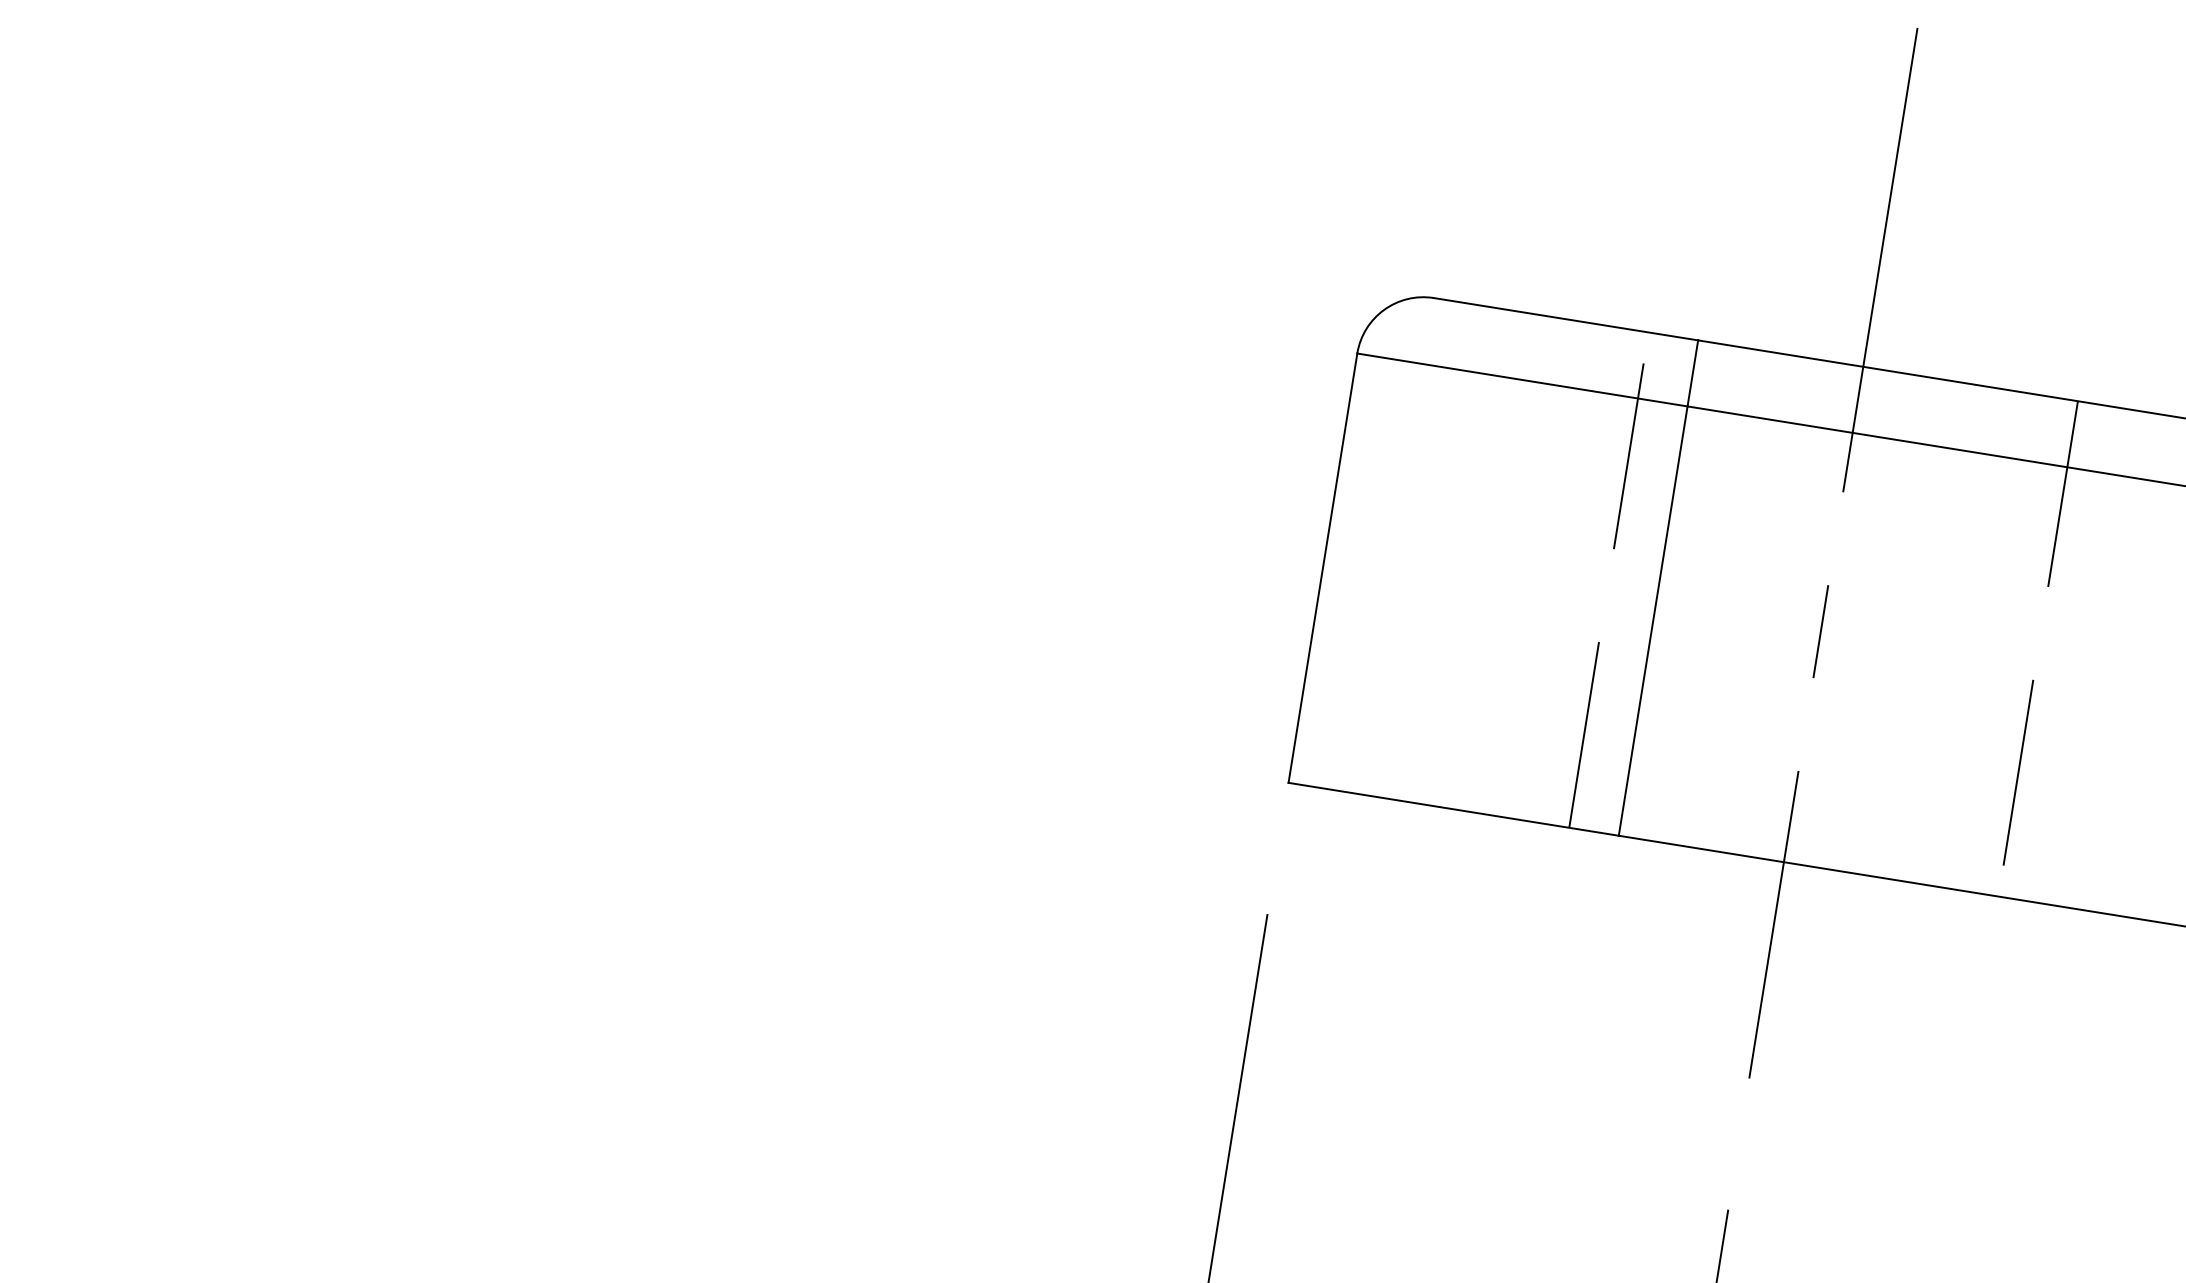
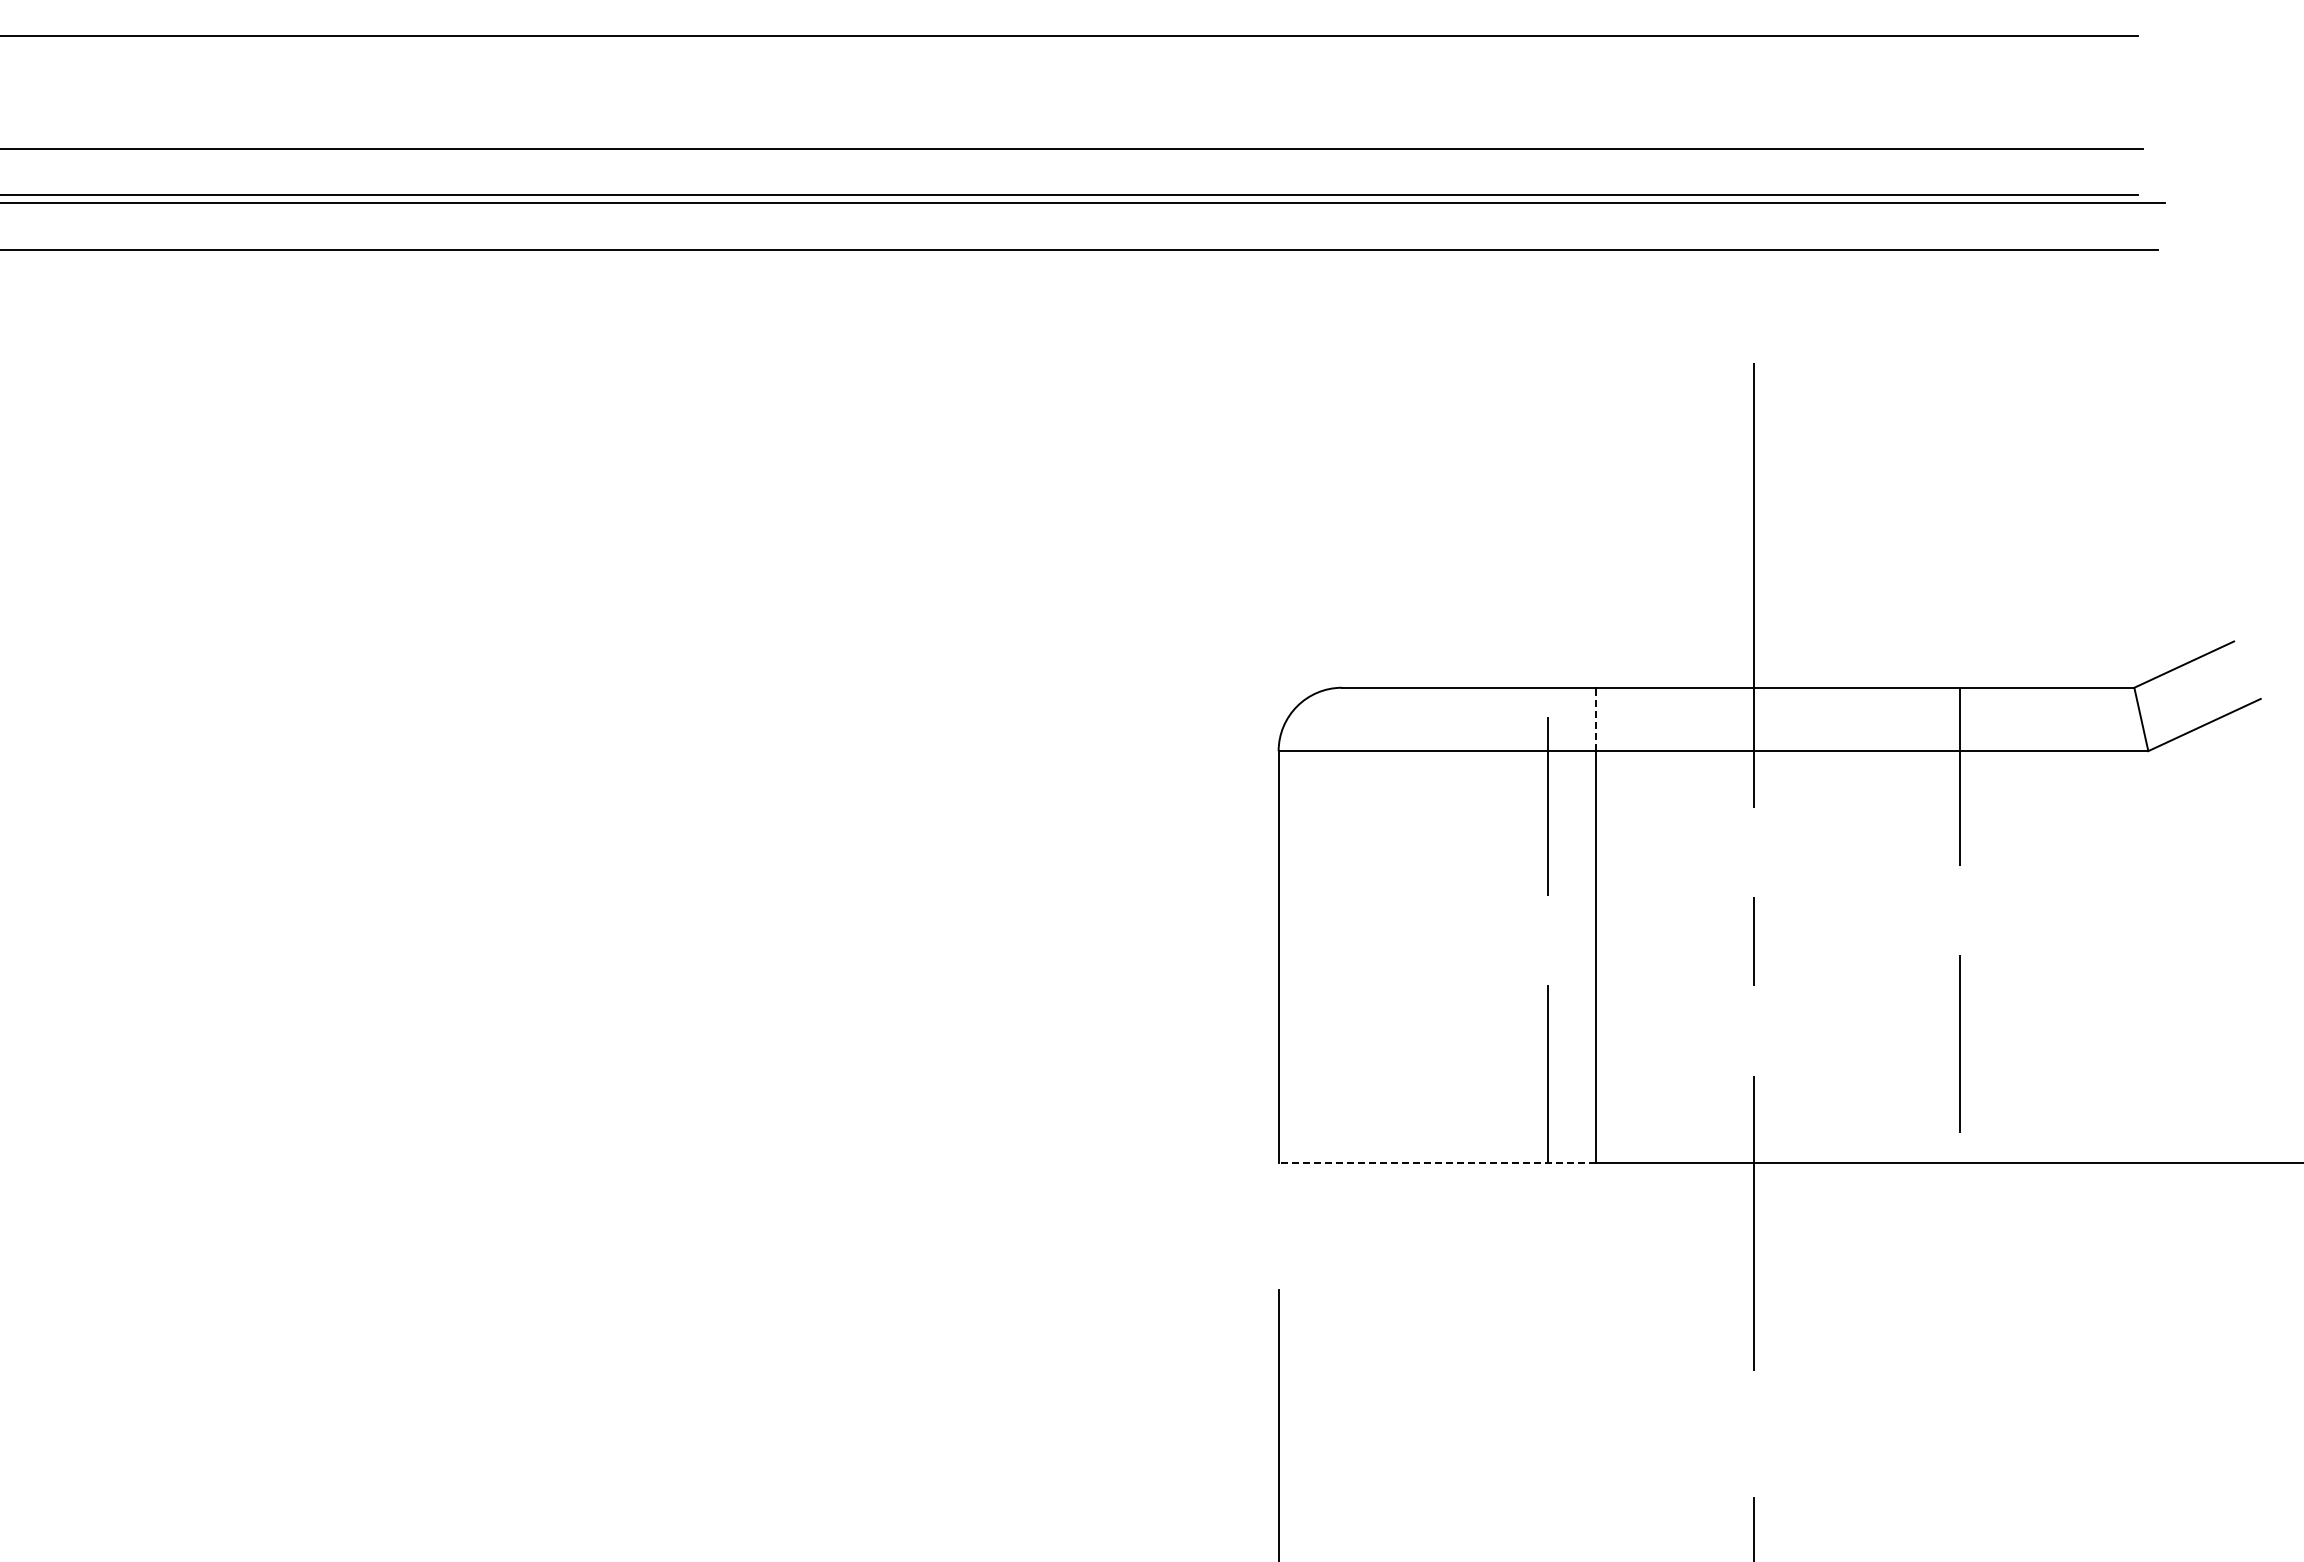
line: (1692, 373) -> (1595, 719), solid -> dashed
line: (1452, 809) -> (1436, 1163), solid -> dashed

